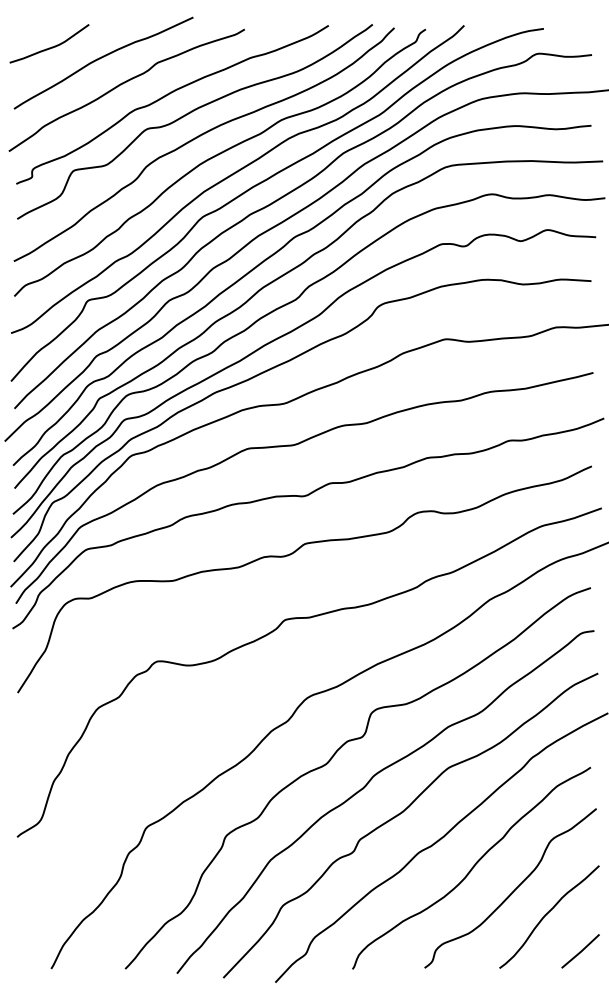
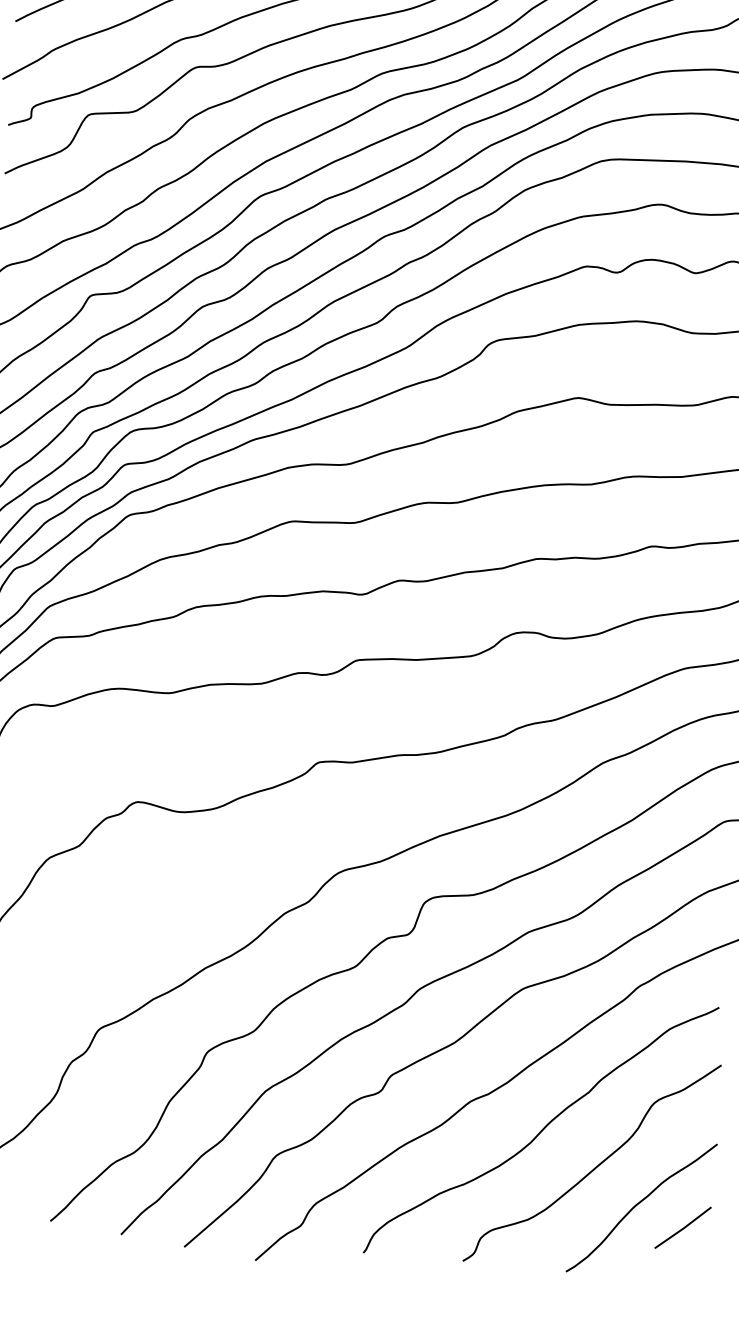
line: (580, 951) -> (682, 1228), moved

